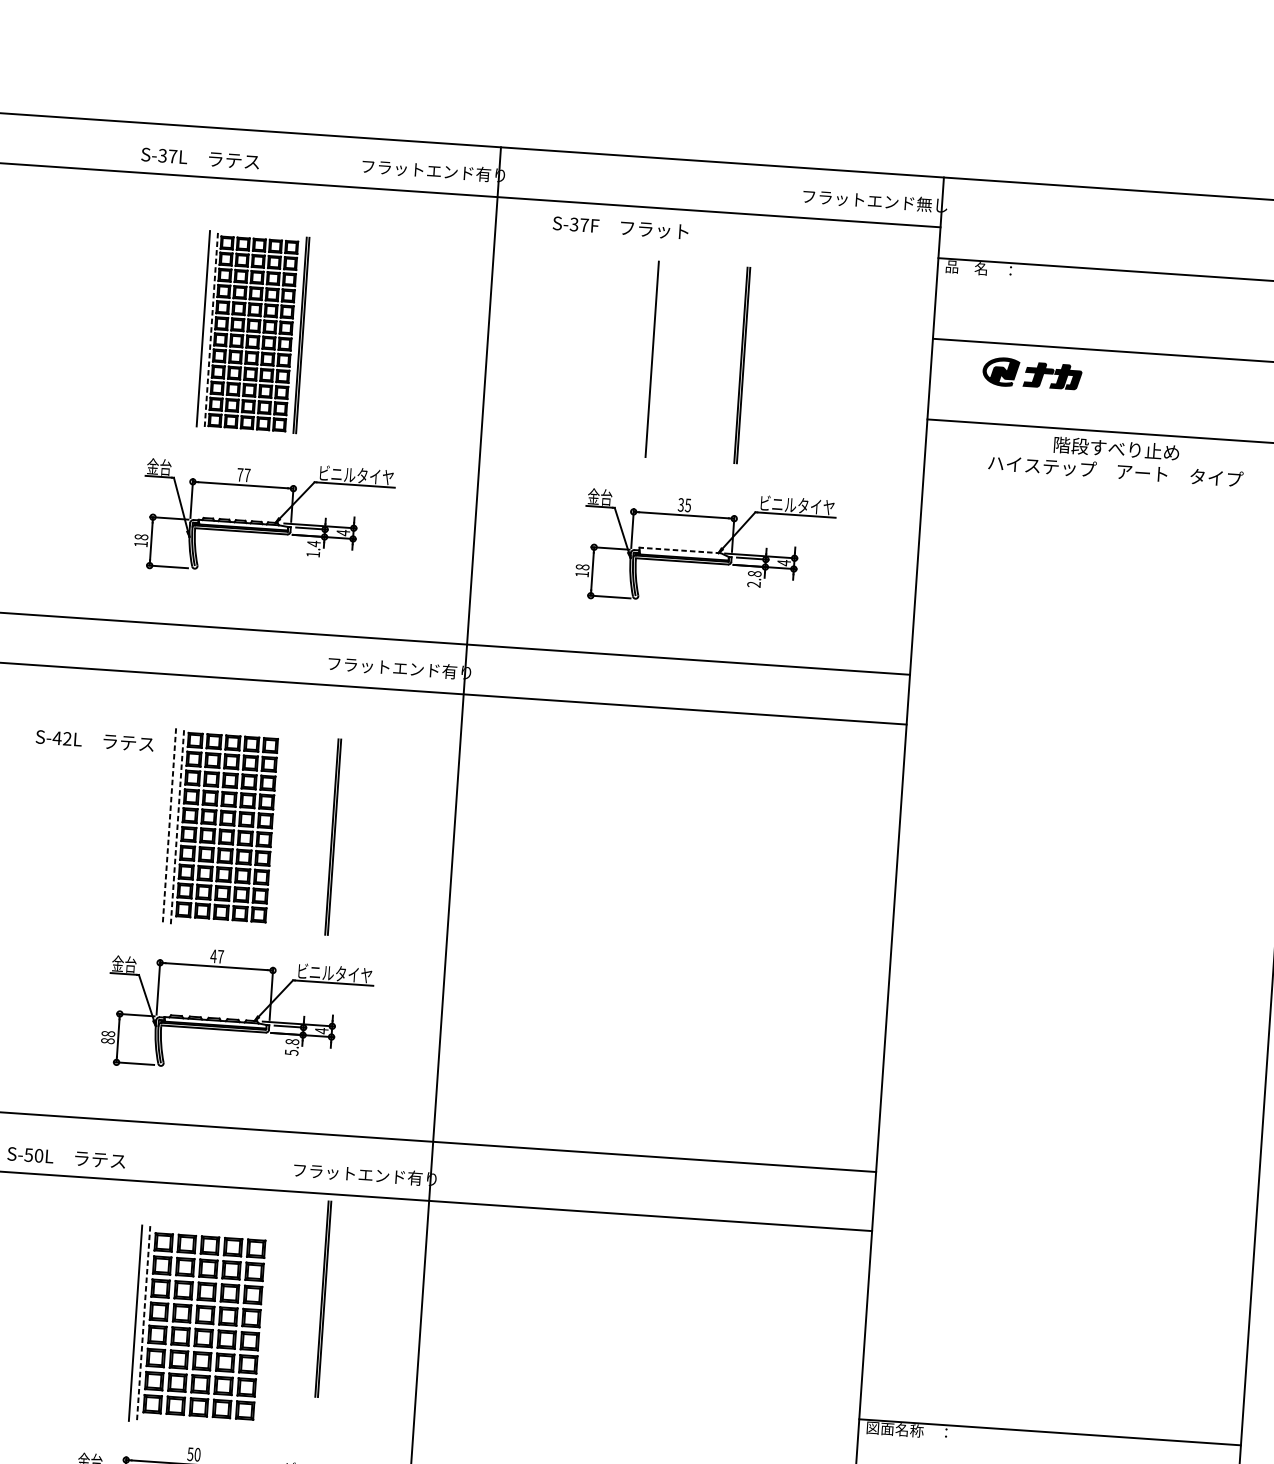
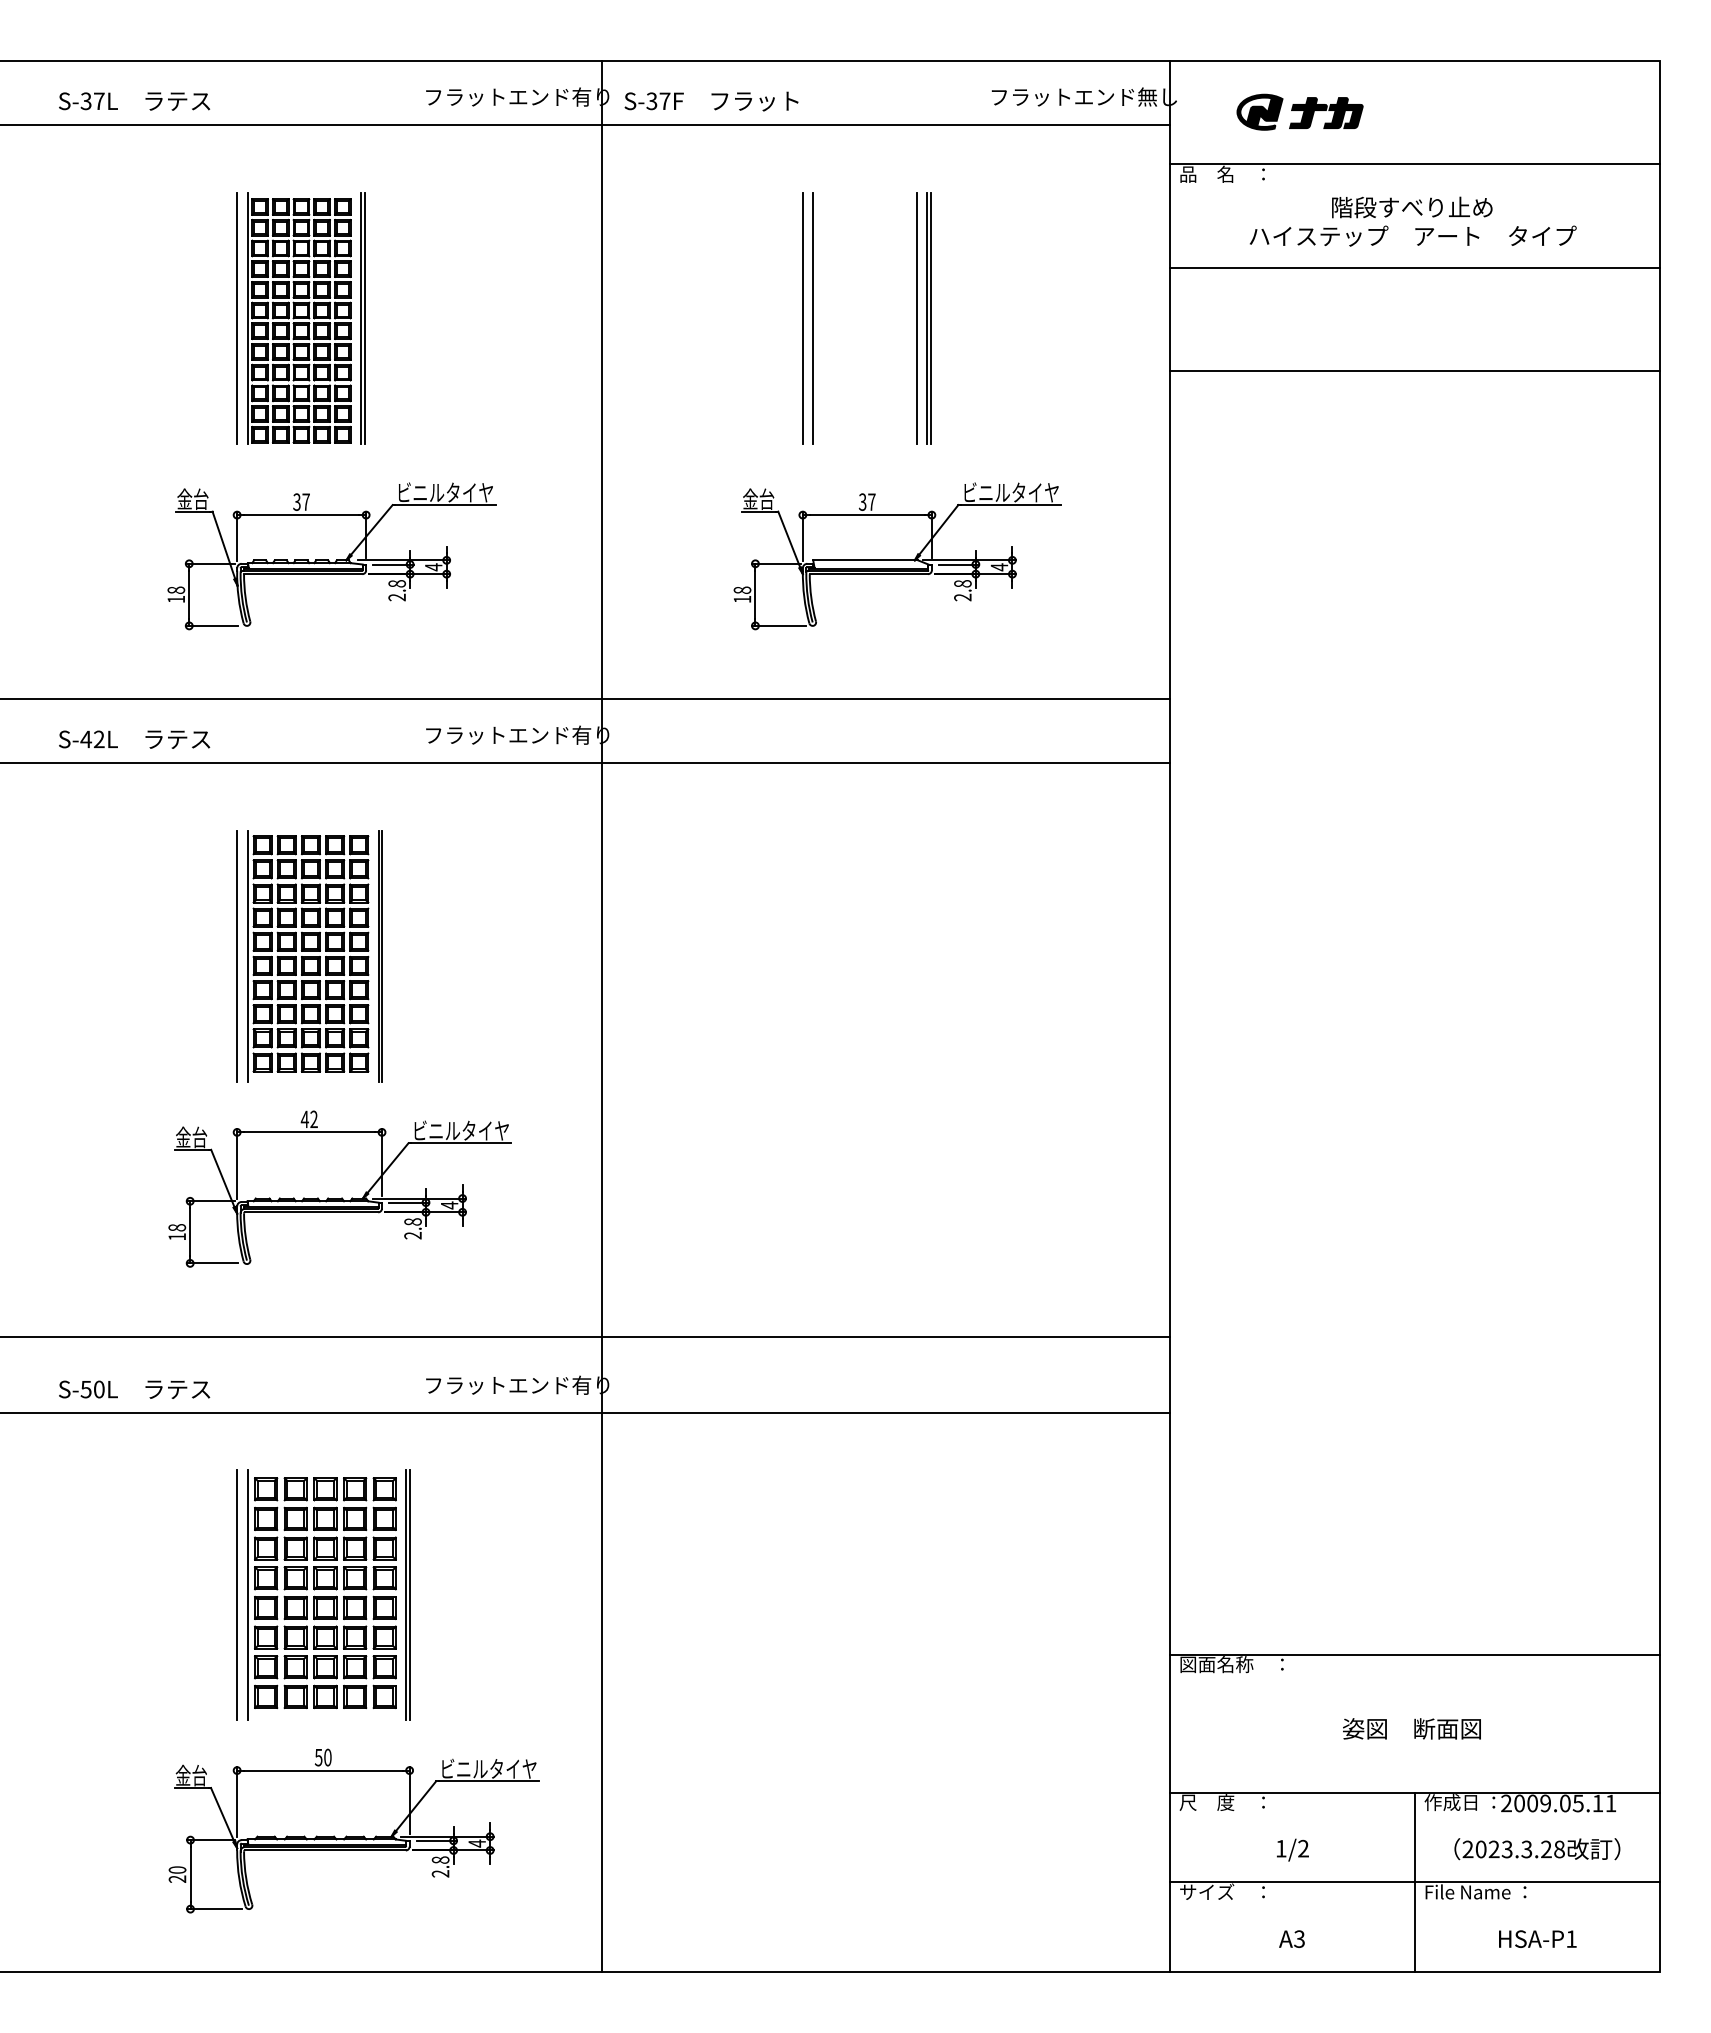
text: (200, 158) -> (134, 101), moved
text: (620, 227) -> (711, 101), moved
line: (211, 329) -> (247, 318), dashed -> solid
line: (643, 358) -> (802, 318), added
line: (732, 364) -> (916, 318), added
part: (1031, 373) -> (1299, 111), moved
text: (1116, 459) -> (1412, 221), moved
text: (239, 474) -> (296, 501), 77 -> 37
text: (687, 504) -> (871, 501), 35 -> 37
text: (313, 549) -> (397, 590), 1.4 -> 2.8
line: (680, 550) -> (865, 560), dashed -> solid
text: (94, 740) -> (134, 739), moved
line: (169, 826) -> (237, 957), dashed -> solid
line: (177, 826) -> (247, 956), dashed -> solid
line: (332, 836) -> (379, 956), moved
text: (220, 956) -> (313, 1118), 47 -> 42
text: (108, 1040) -> (177, 1236), 88 -> 18
text: (291, 1052) -> (412, 1235), 5.8 -> 2.8
part: (323, 1298) -> (407, 1594), moved
line: (143, 1324) -> (247, 1595), dashed -> solid

